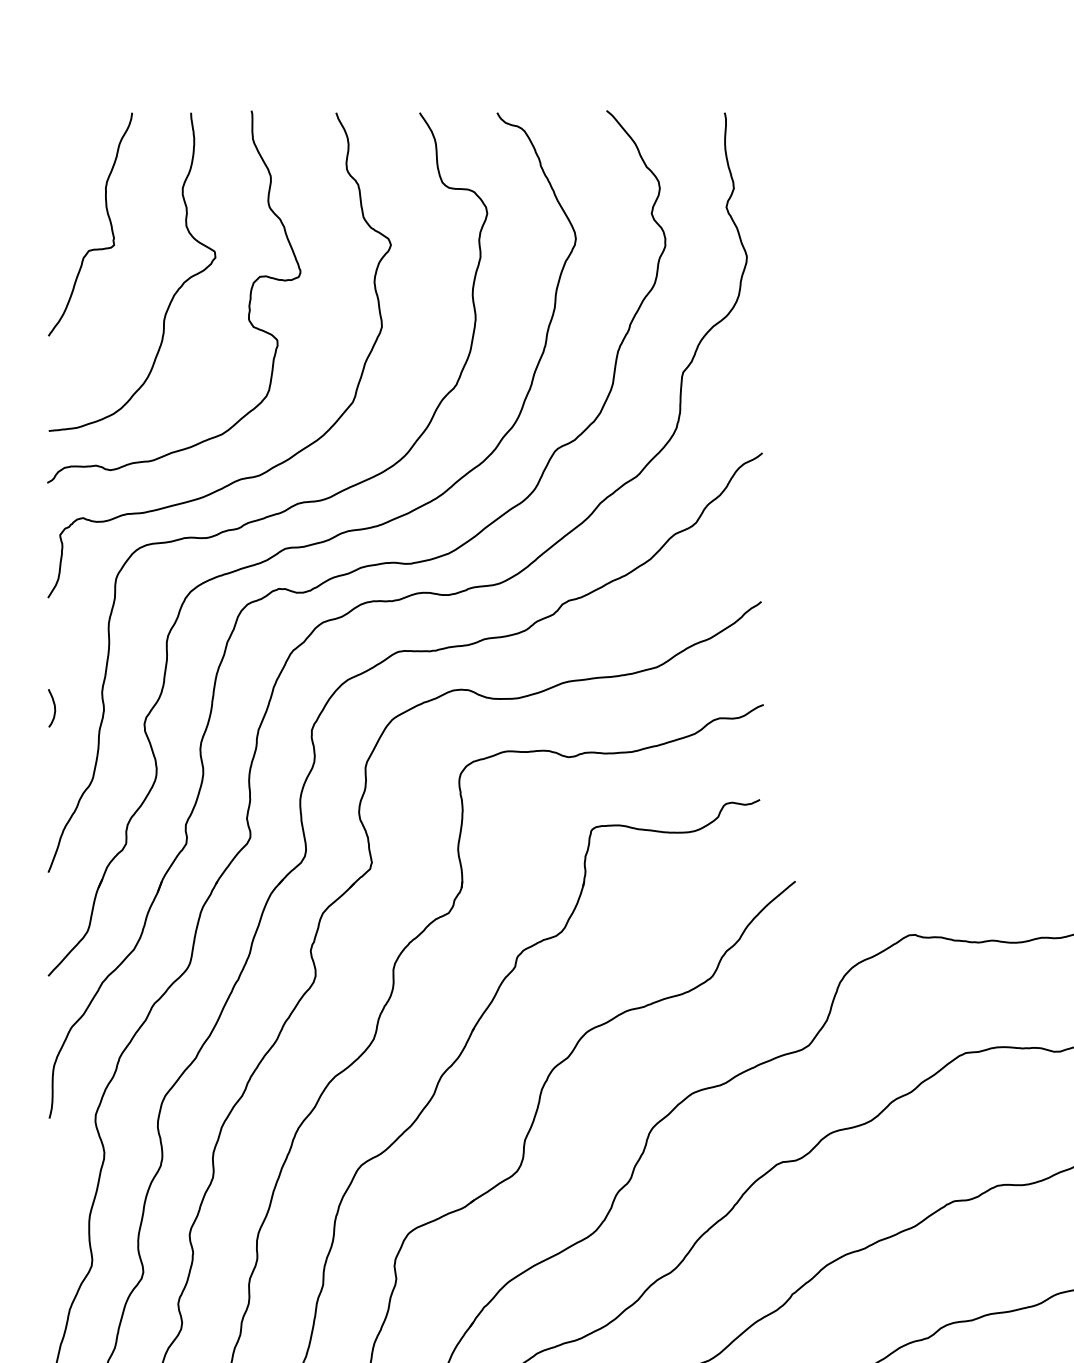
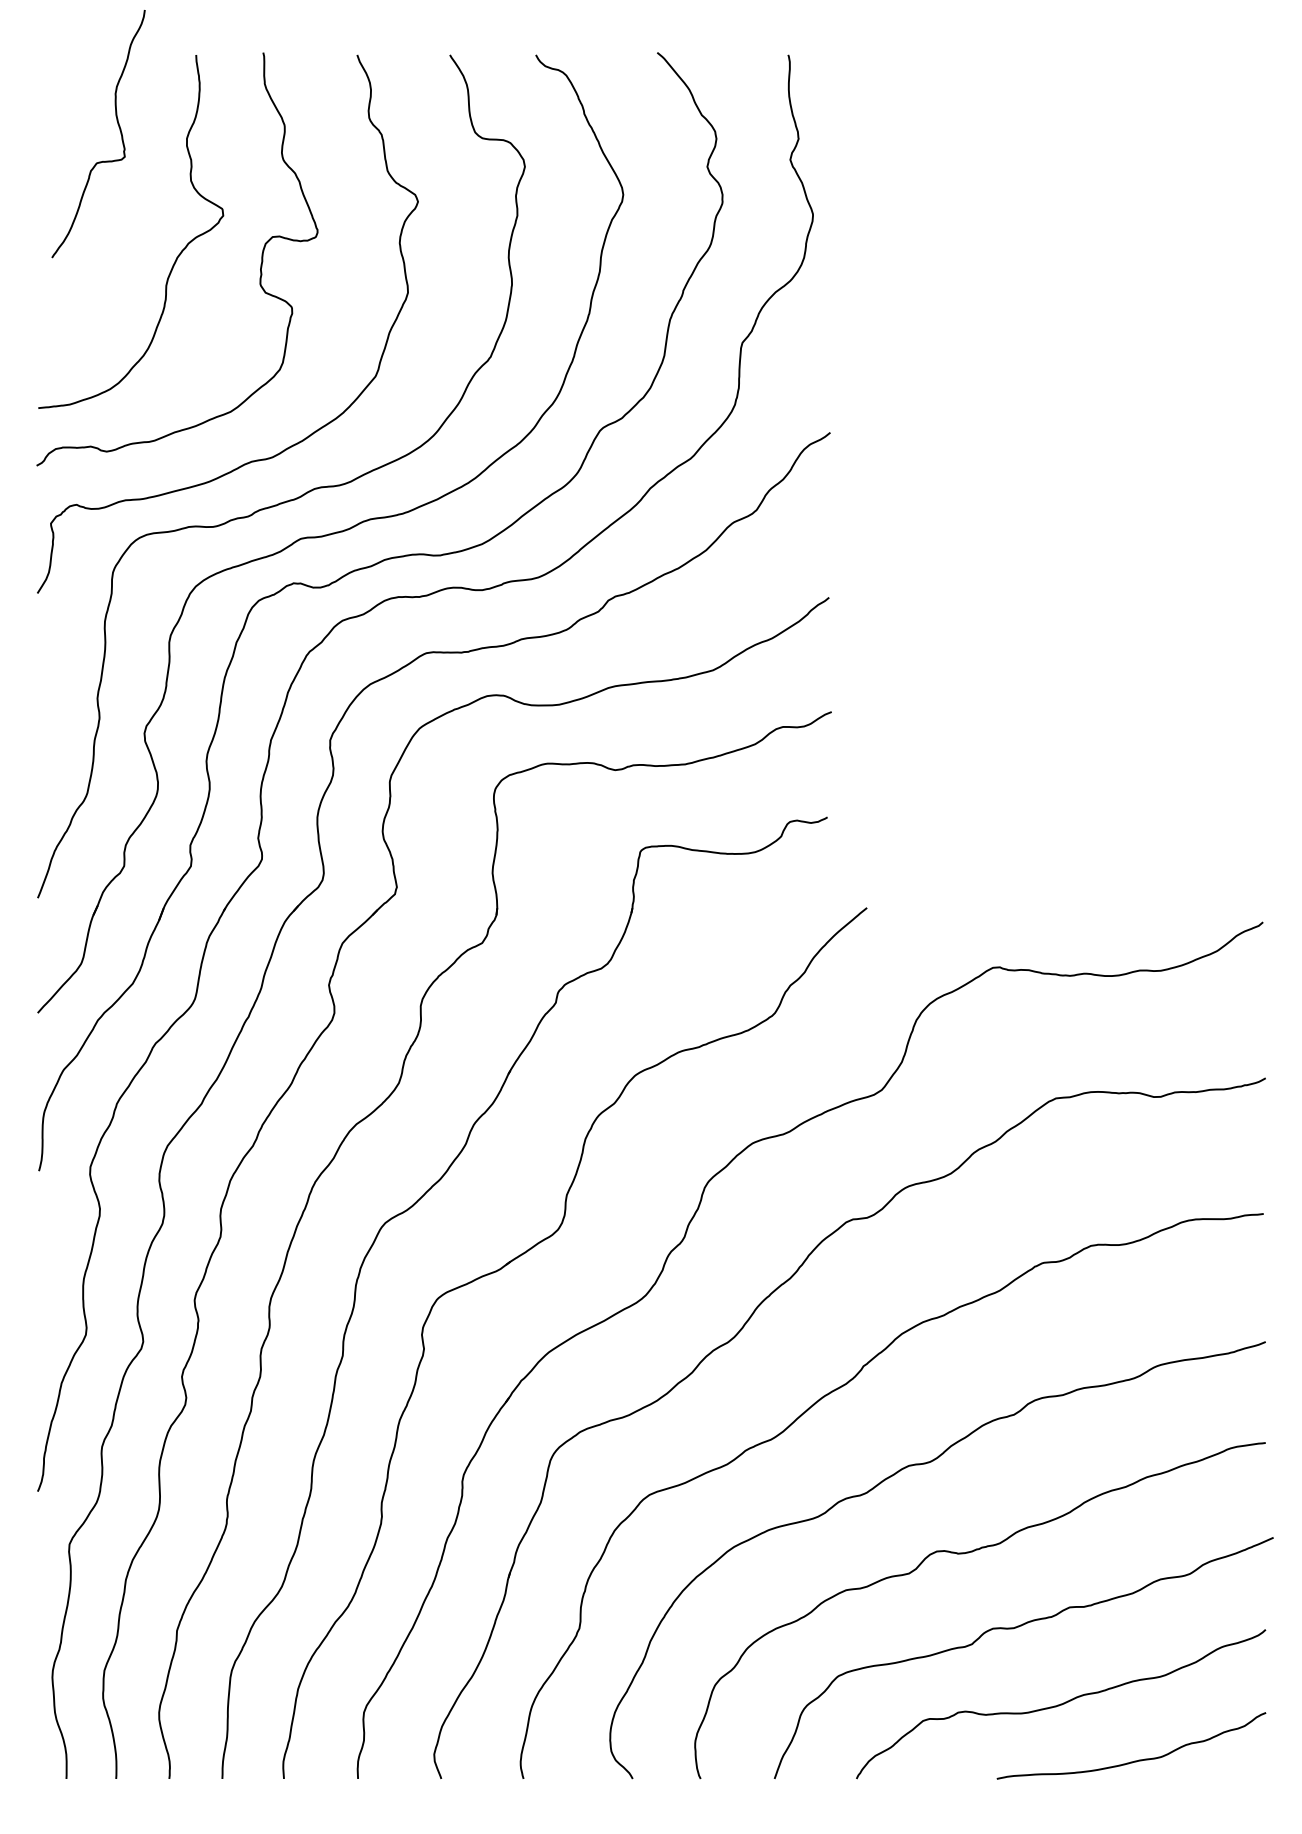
curve: (108, 218) -> (118, 127), moved
curve: (54, 707) -> (44, 715), removed

